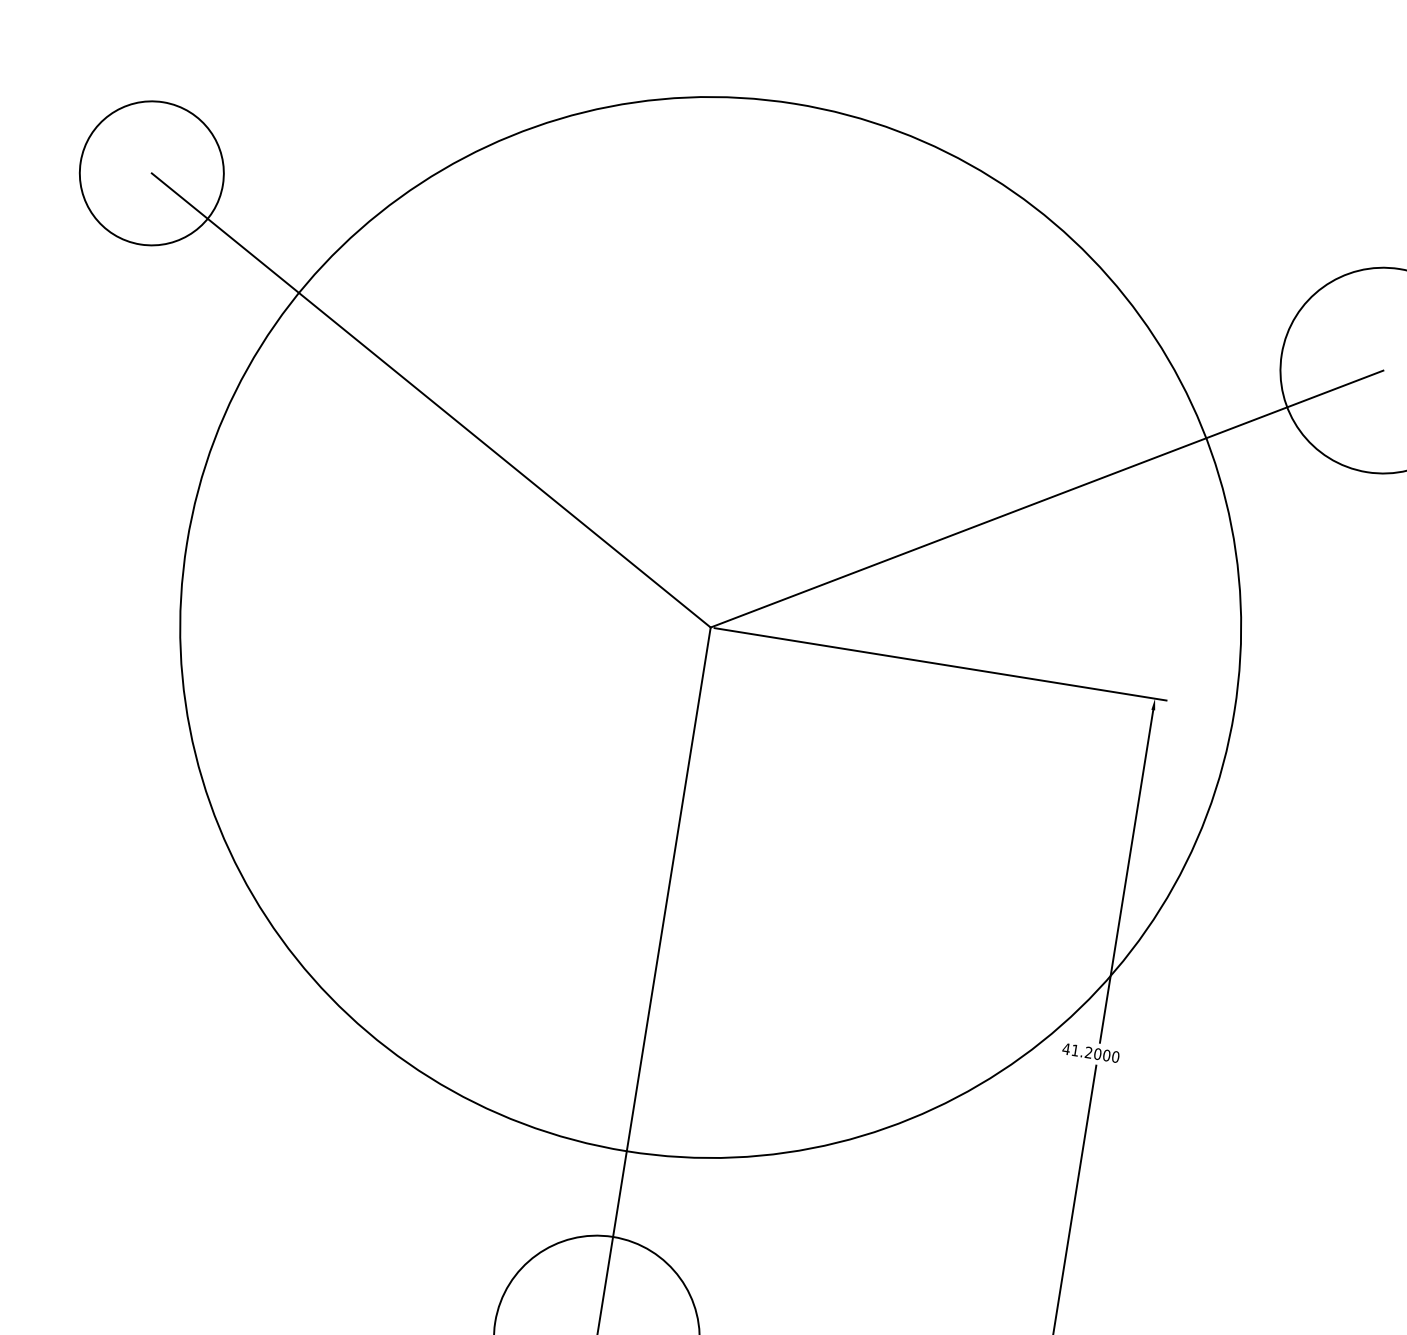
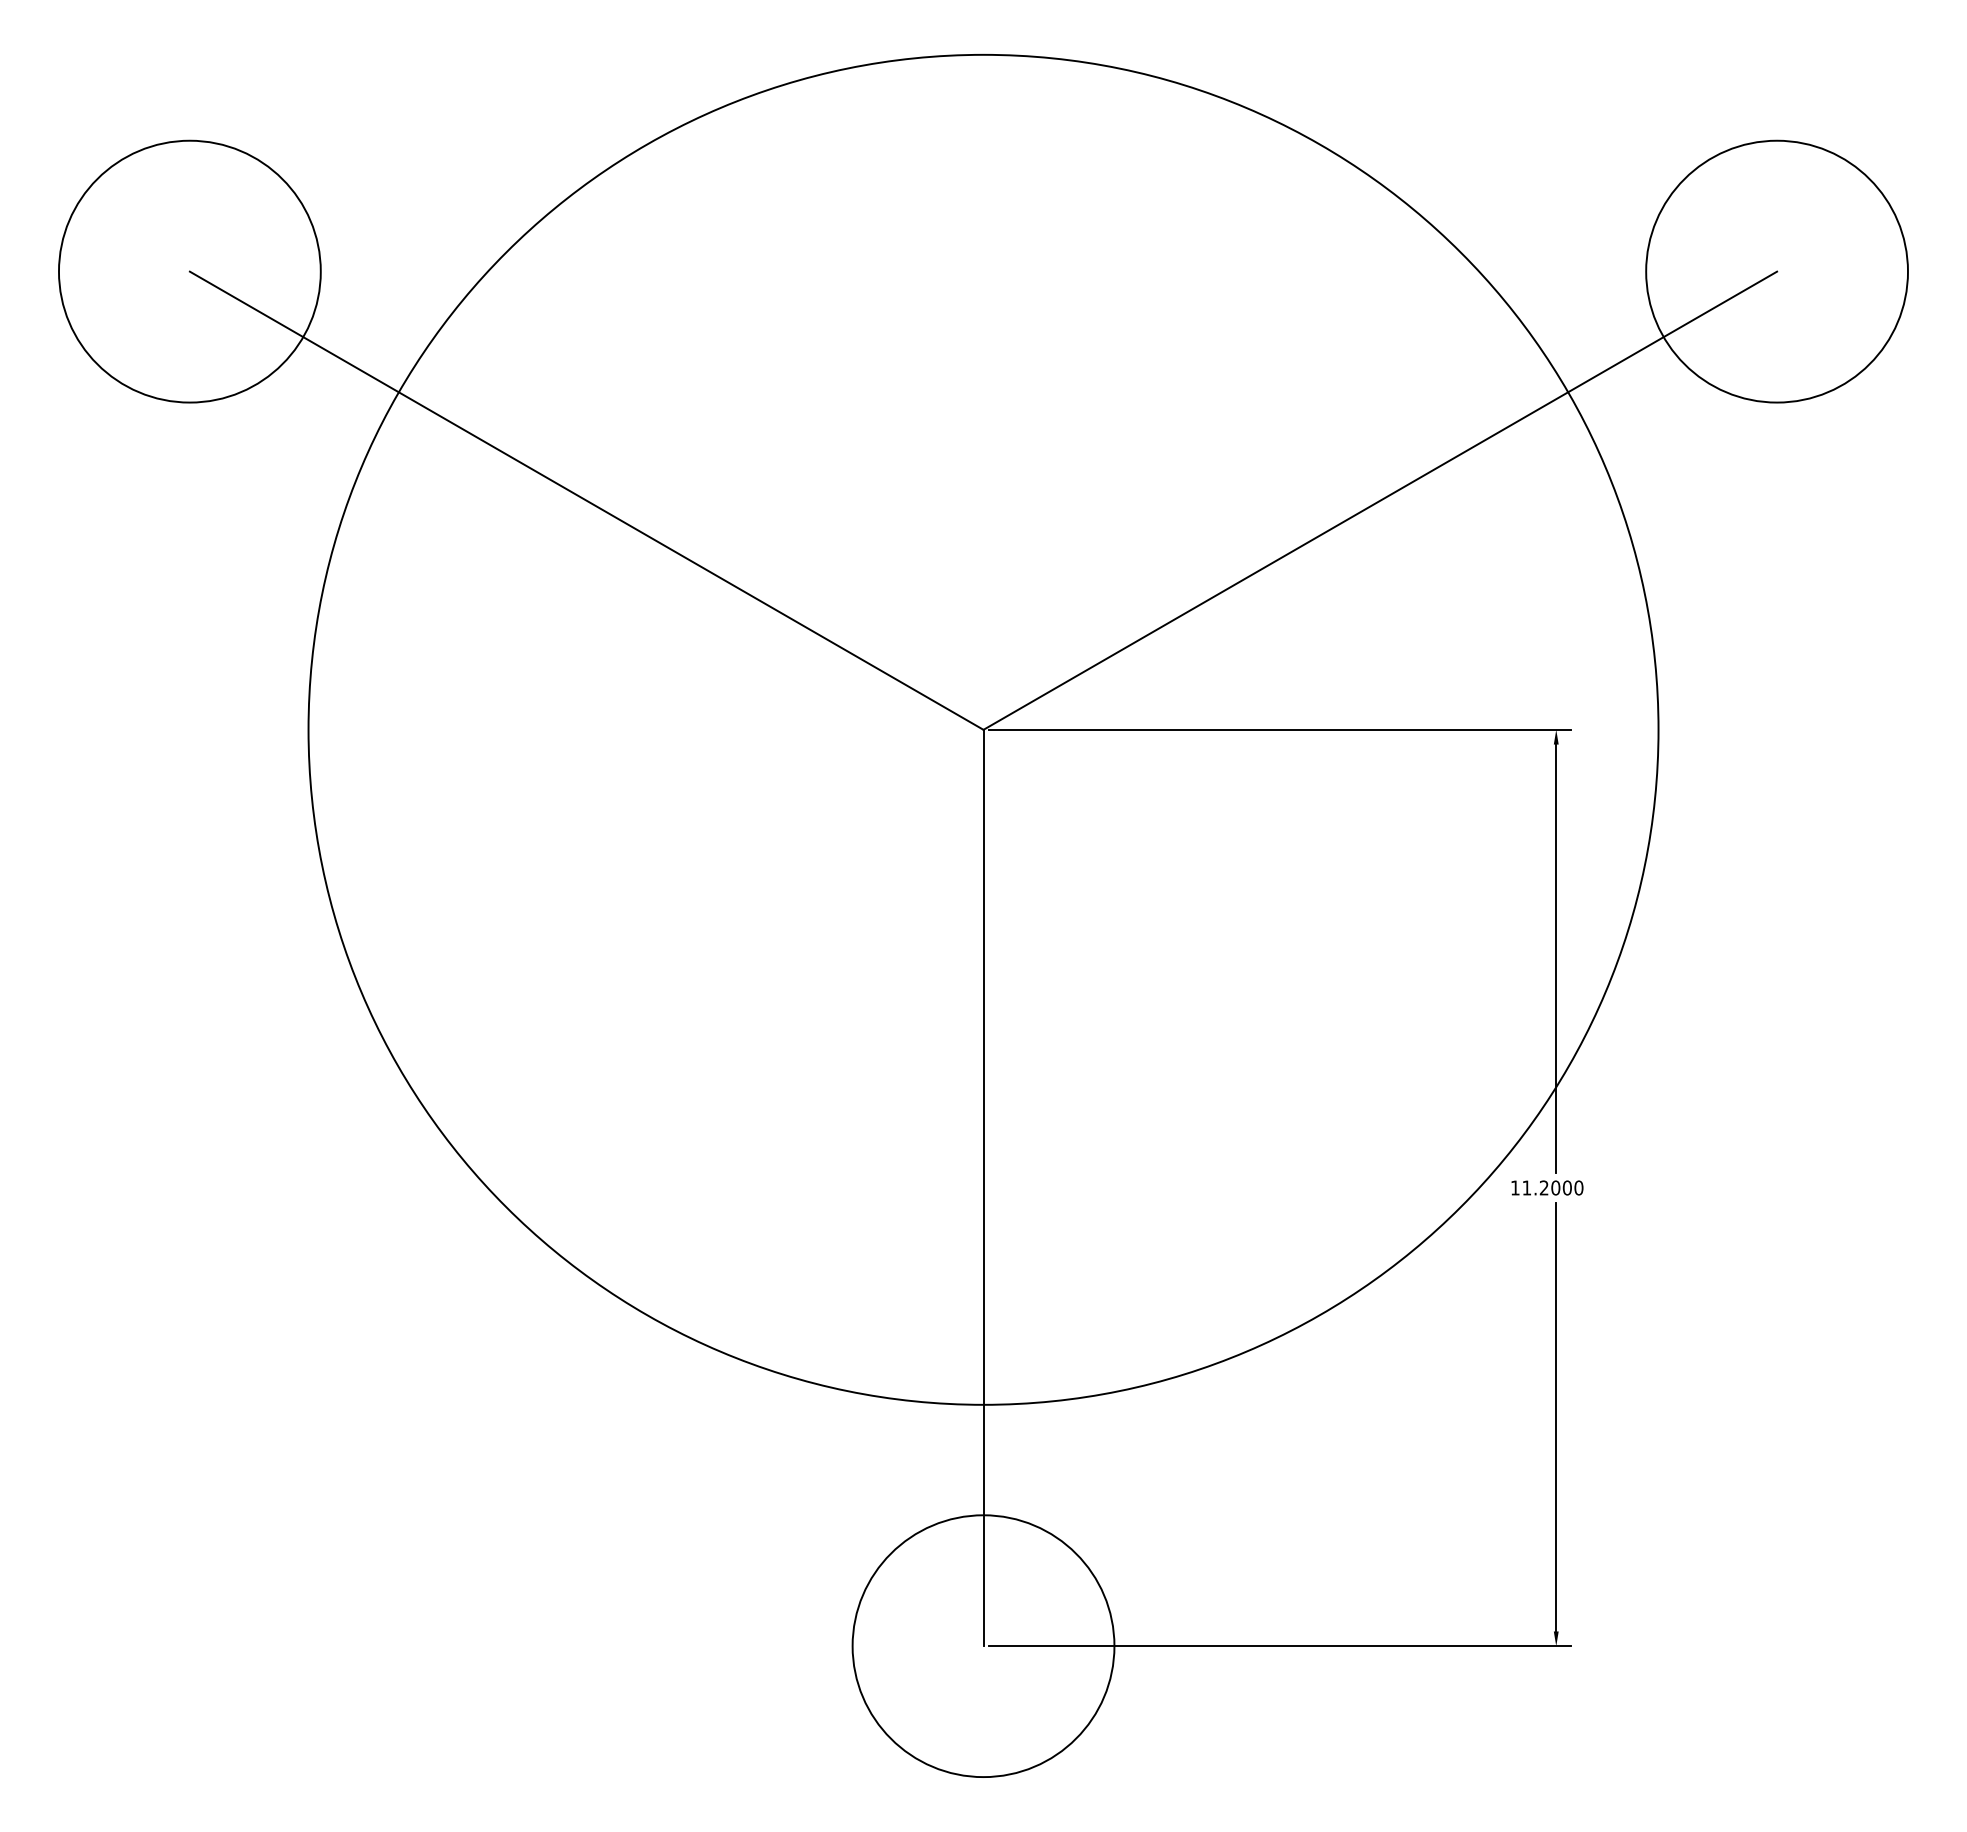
circle: (151, 173) -> (189, 271), size x1.43
text: (1066, 1048) -> (1515, 1187), 41.2000 -> 11.2000

